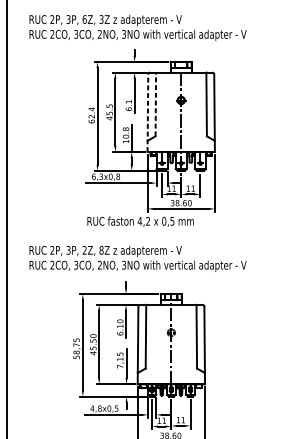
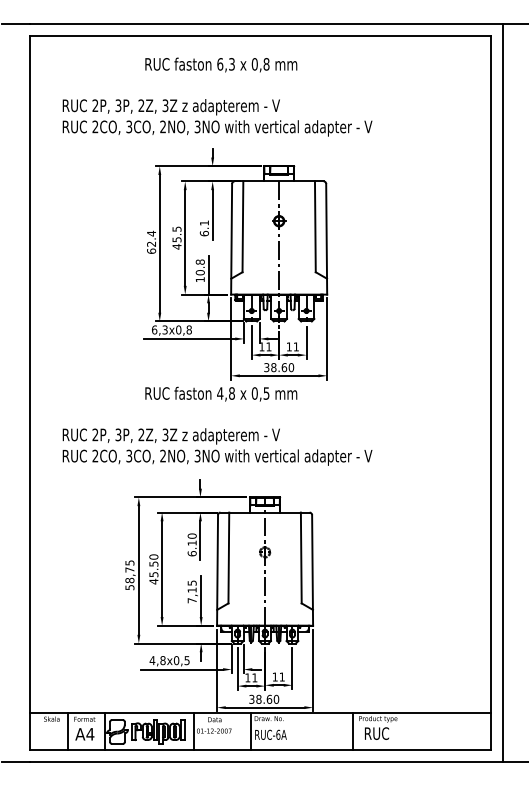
text: (84, 19) -> (141, 105), 6Z, -> 2Z,
line: (155, 104) -> (242, 226), dashed -> solid
line: (147, 112) -> (231, 238), dashed -> solid
text: (147, 221) -> (231, 393), 4,2 -> 4,8
text: (101, 250) -> (165, 434), 8Z -> 3Z

